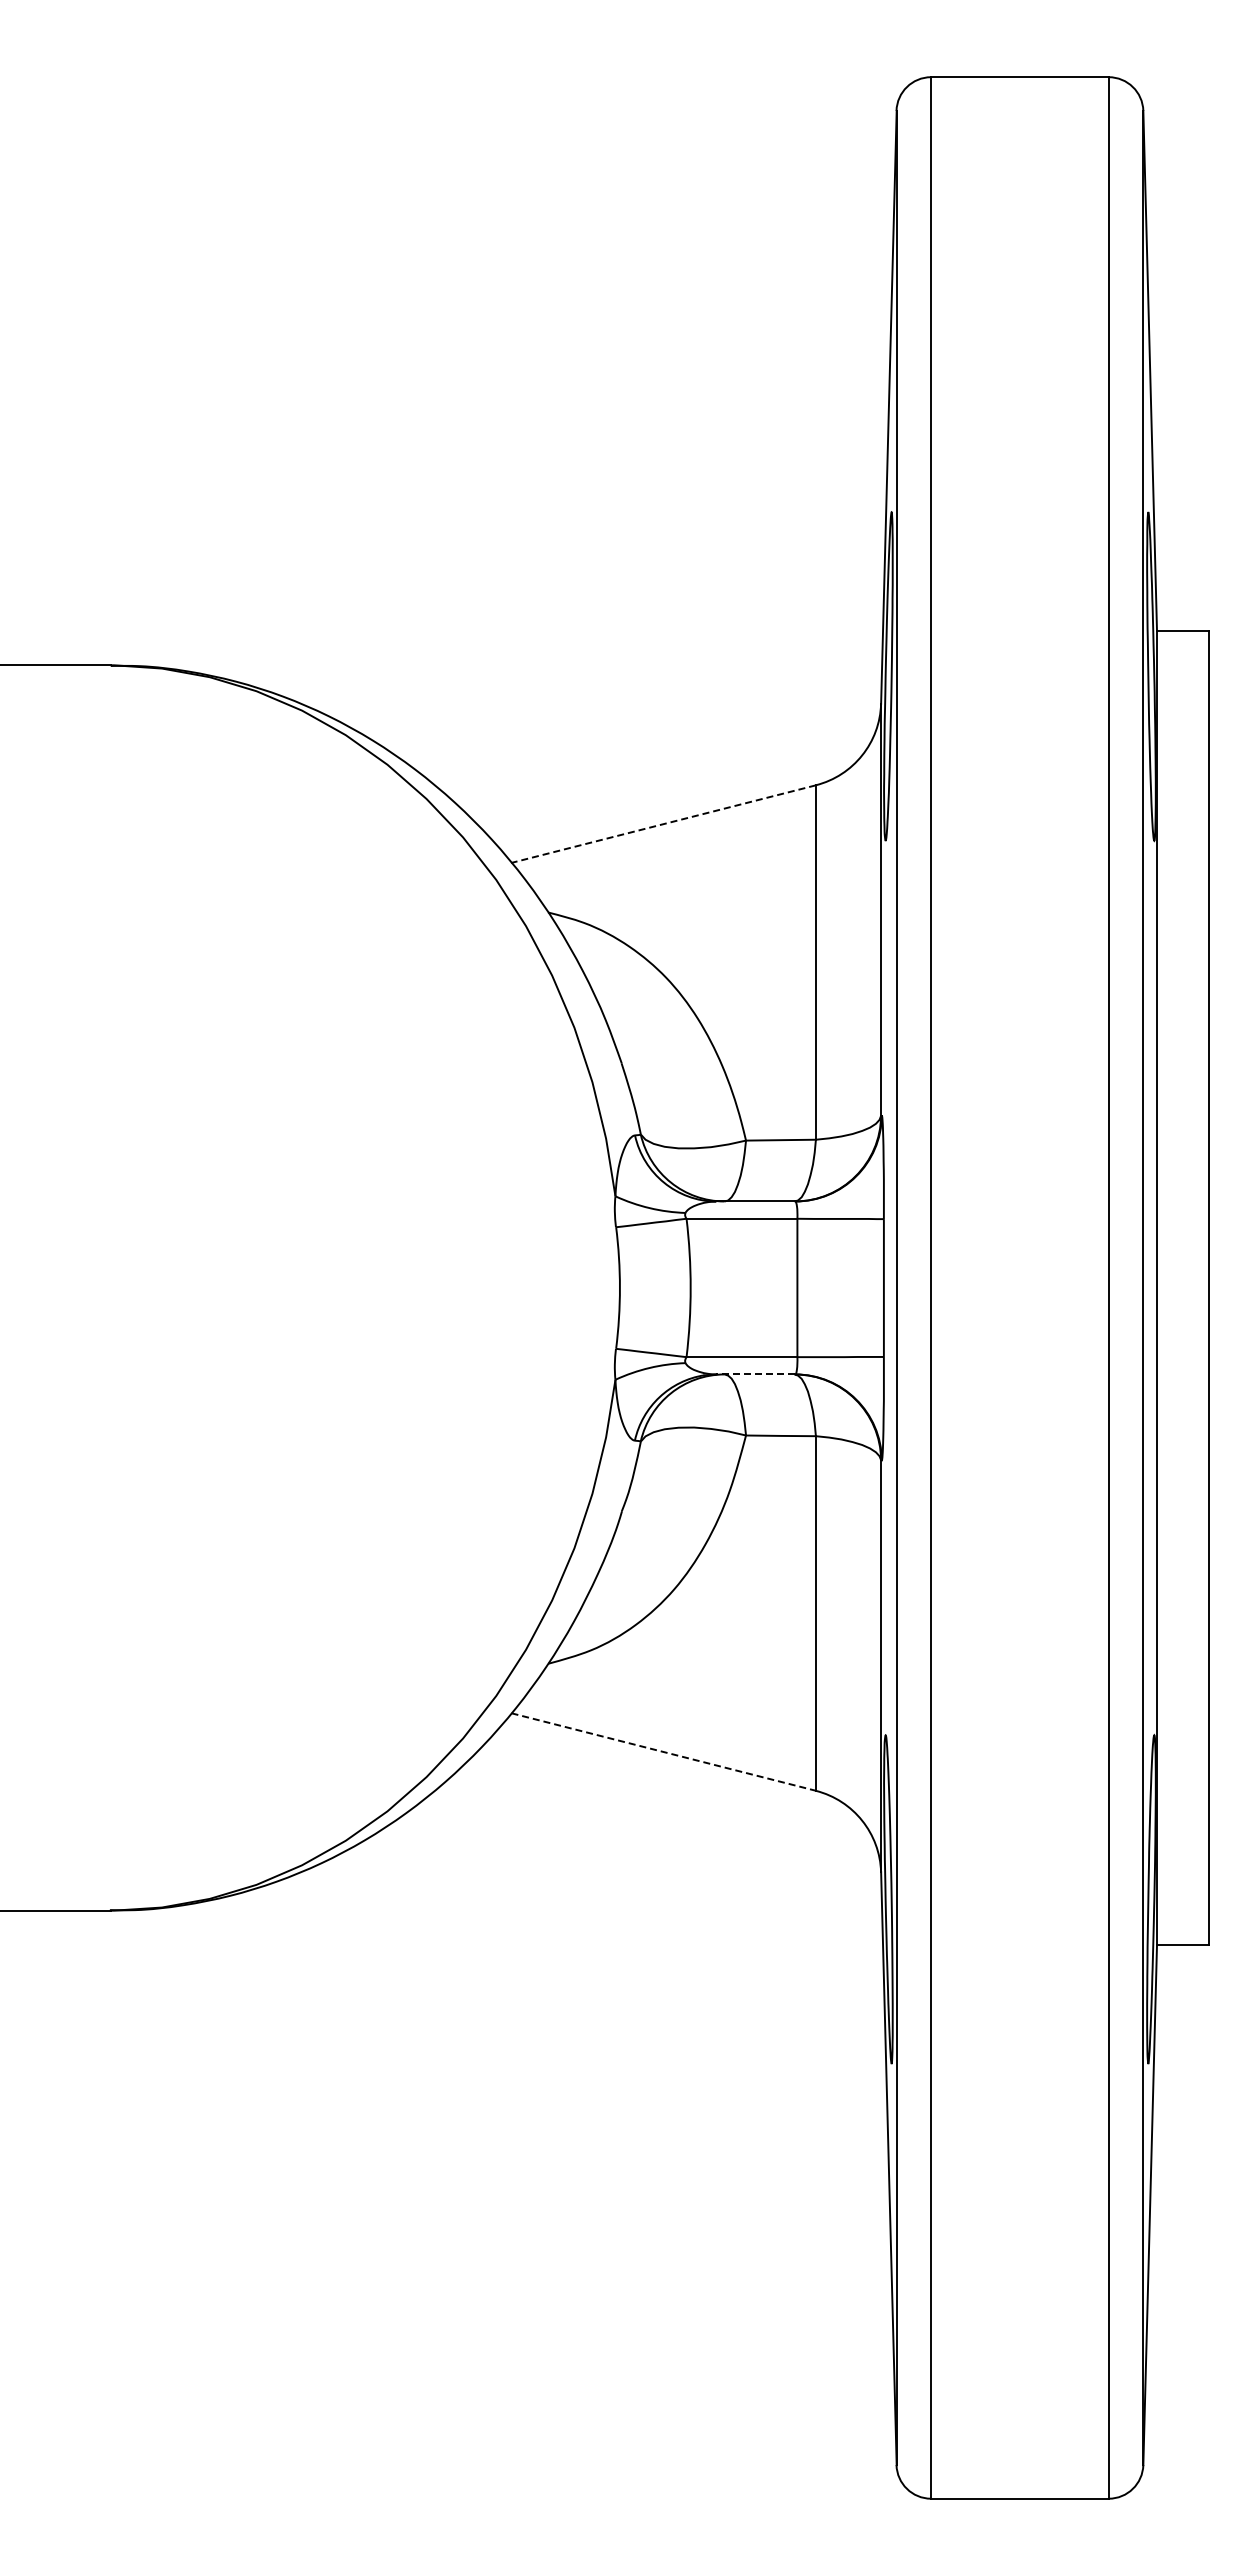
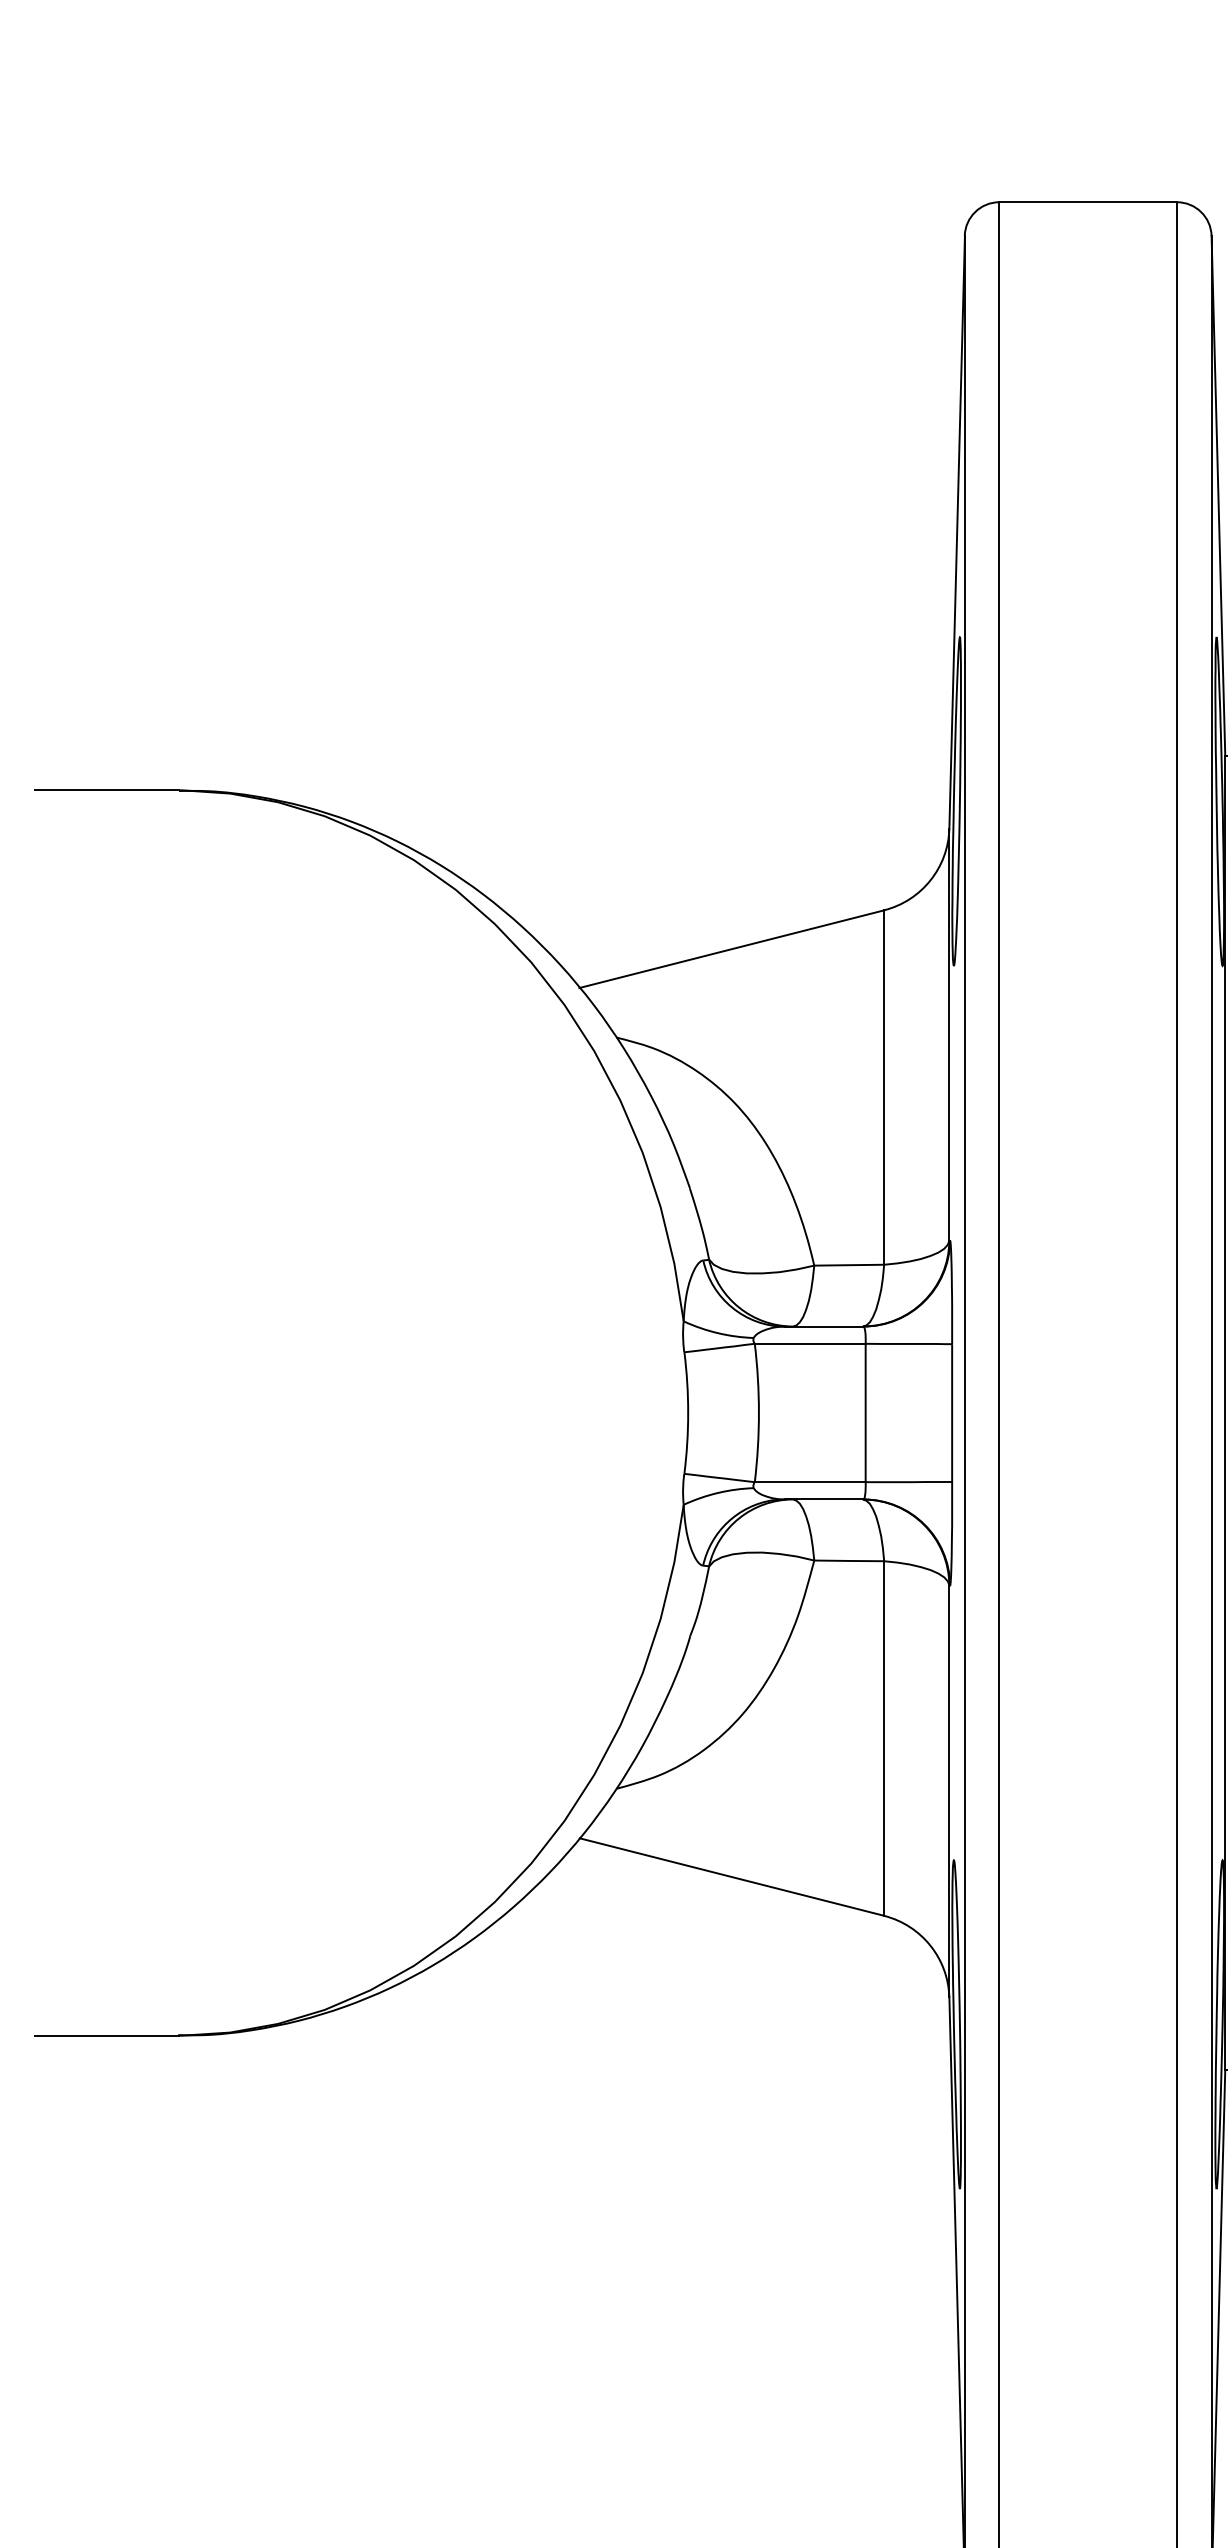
line: (663, 824) -> (731, 949), dashed -> solid
line: (755, 1374) -> (823, 1499), dashed -> solid
line: (664, 1752) -> (732, 1877), dashed -> solid

